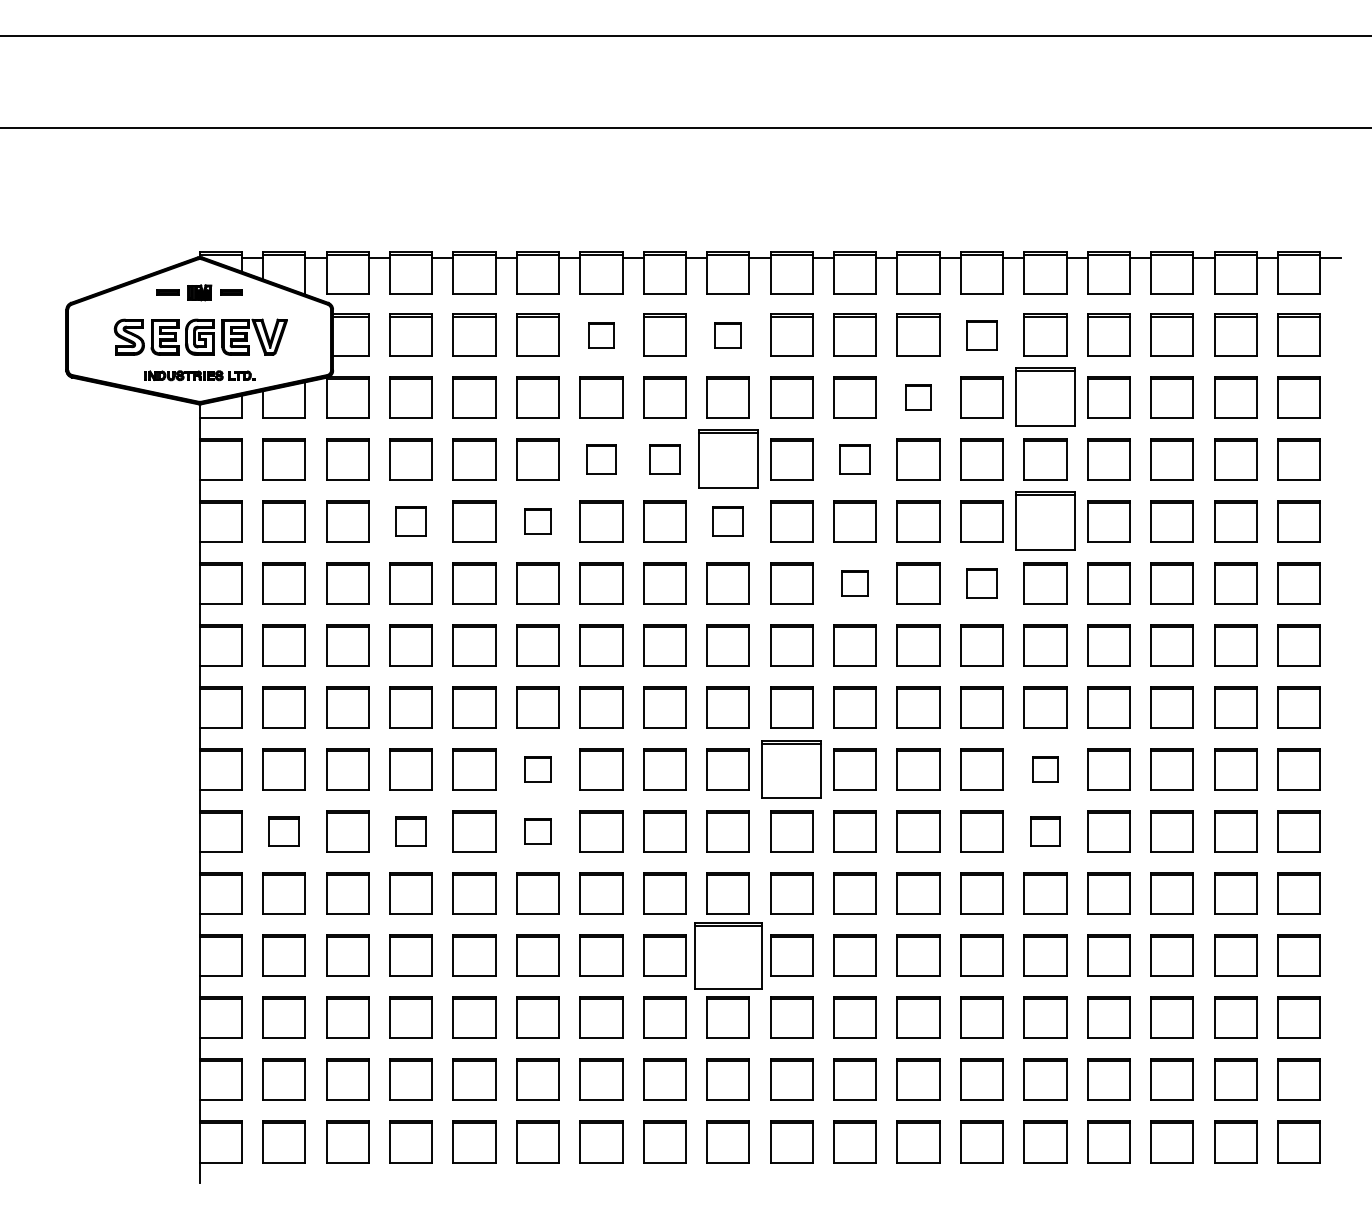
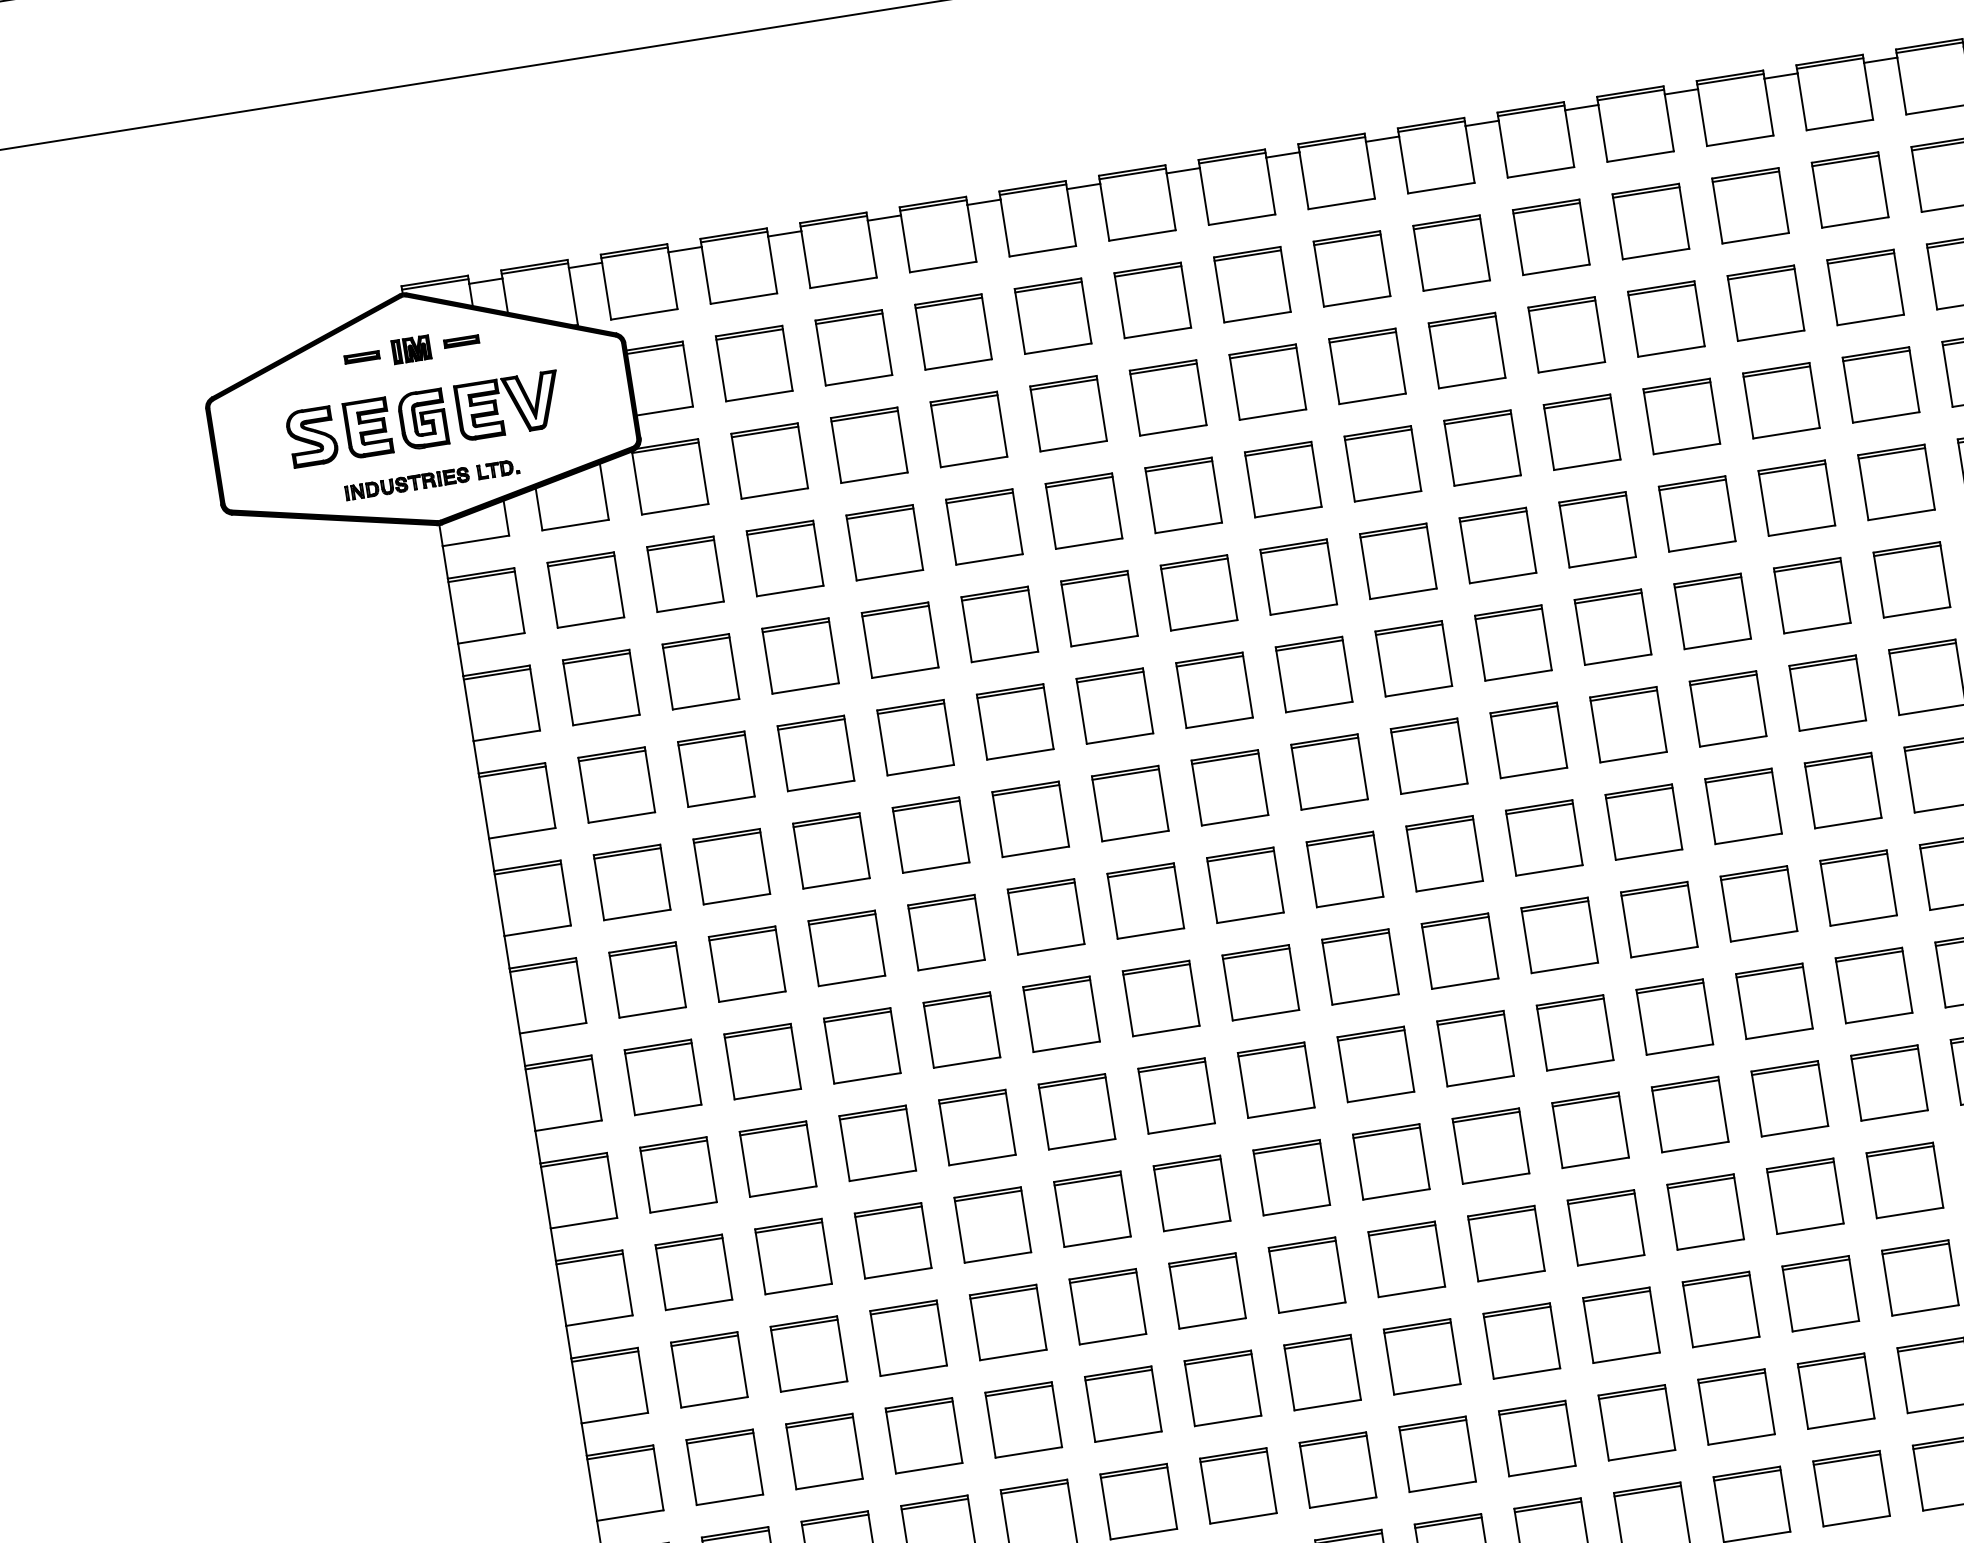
part: (601, 334) -> (1053, 315), size x1.67
part: (727, 334) -> (1250, 283), size x1.67
part: (981, 334) -> (1649, 220), size x1.43
part: (918, 397) -> (1566, 335), size x1.67
part: (1045, 397) -> (1766, 303), size x0.71
part: (601, 459) -> (1084, 511), size x1.43
part: (664, 459) -> (1183, 495), size x1.43
part: (727, 459) -> (1282, 480), size x0.71
part: (854, 459) -> (1481, 448), size x1.43
part: (410, 521) -> (799, 656), size x1.43
part: (537, 521) -> (999, 624), size x1.67
part: (727, 521) -> (1297, 577), size x1.43
part: (1045, 521) -> (1797, 498), size x0.71
part: (854, 583) -> (1512, 643), size x1.67
part: (981, 583) -> (1711, 611), size x1.43
part: (537, 769) -> (1060, 1014), size x1.67
part: (791, 769) -> (1459, 951), size x0.71
part: (1045, 769) -> (1858, 888), size x1.67
part: (283, 831) -> (677, 1174), size x1.43
part: (410, 831) -> (876, 1143), size x1.43
part: (537, 831) -> (1076, 1111), size x1.67
part: (1045, 831) -> (1874, 985), size x1.43
part: (727, 955) -> (1405, 1259), size x0.62

